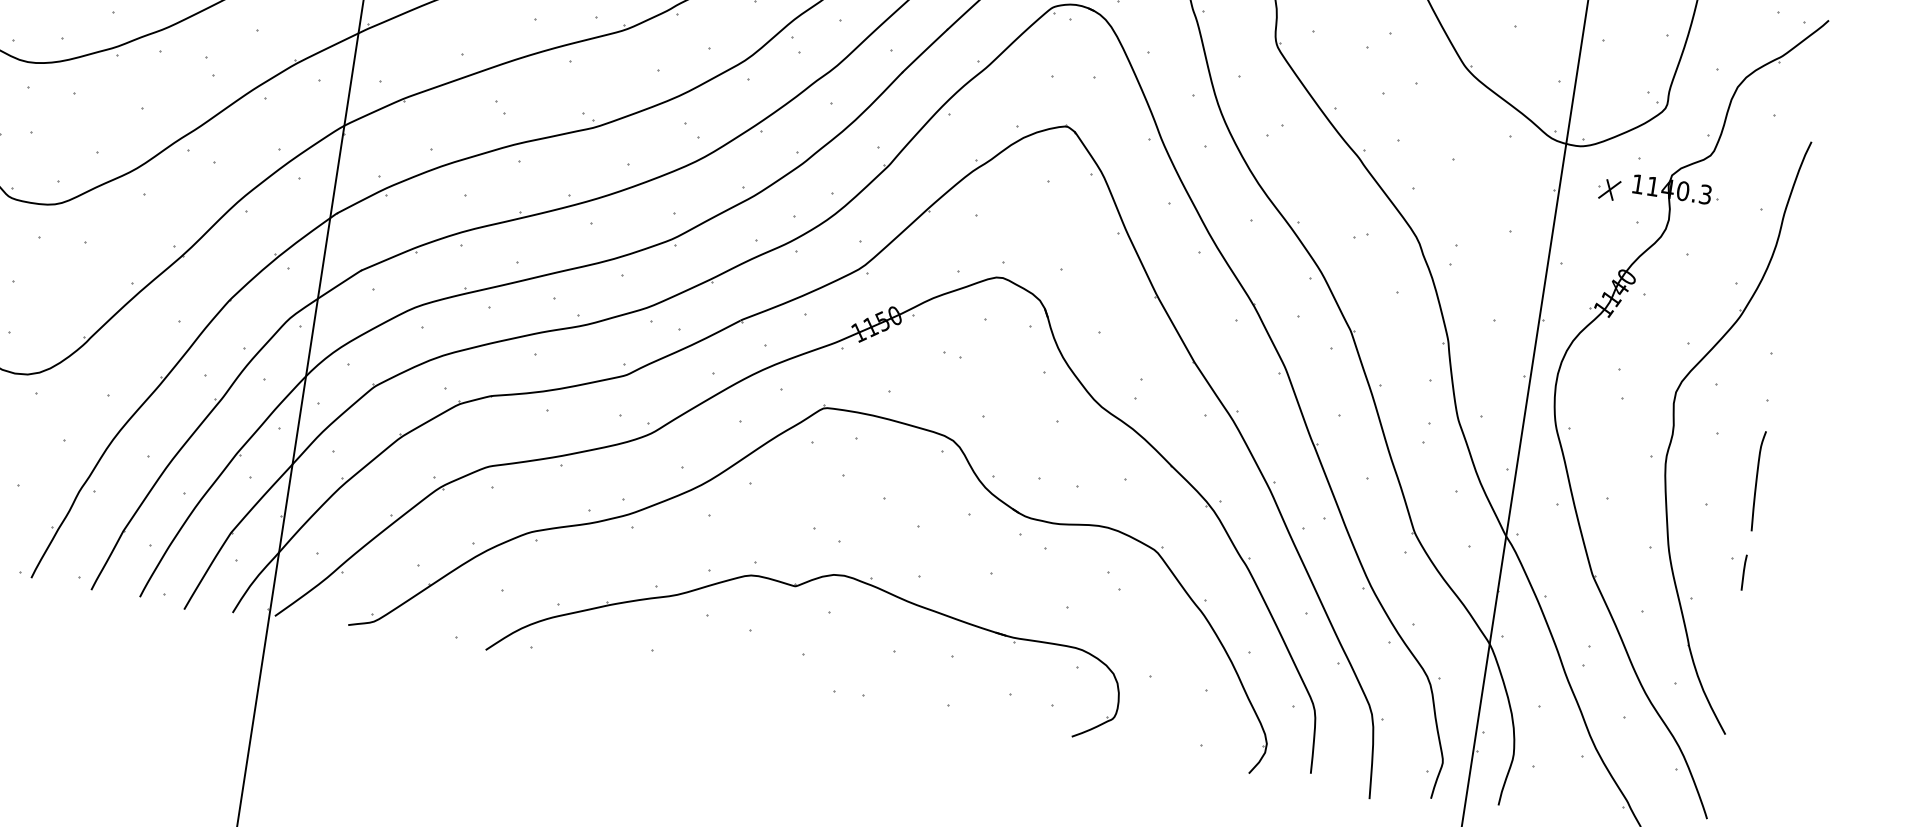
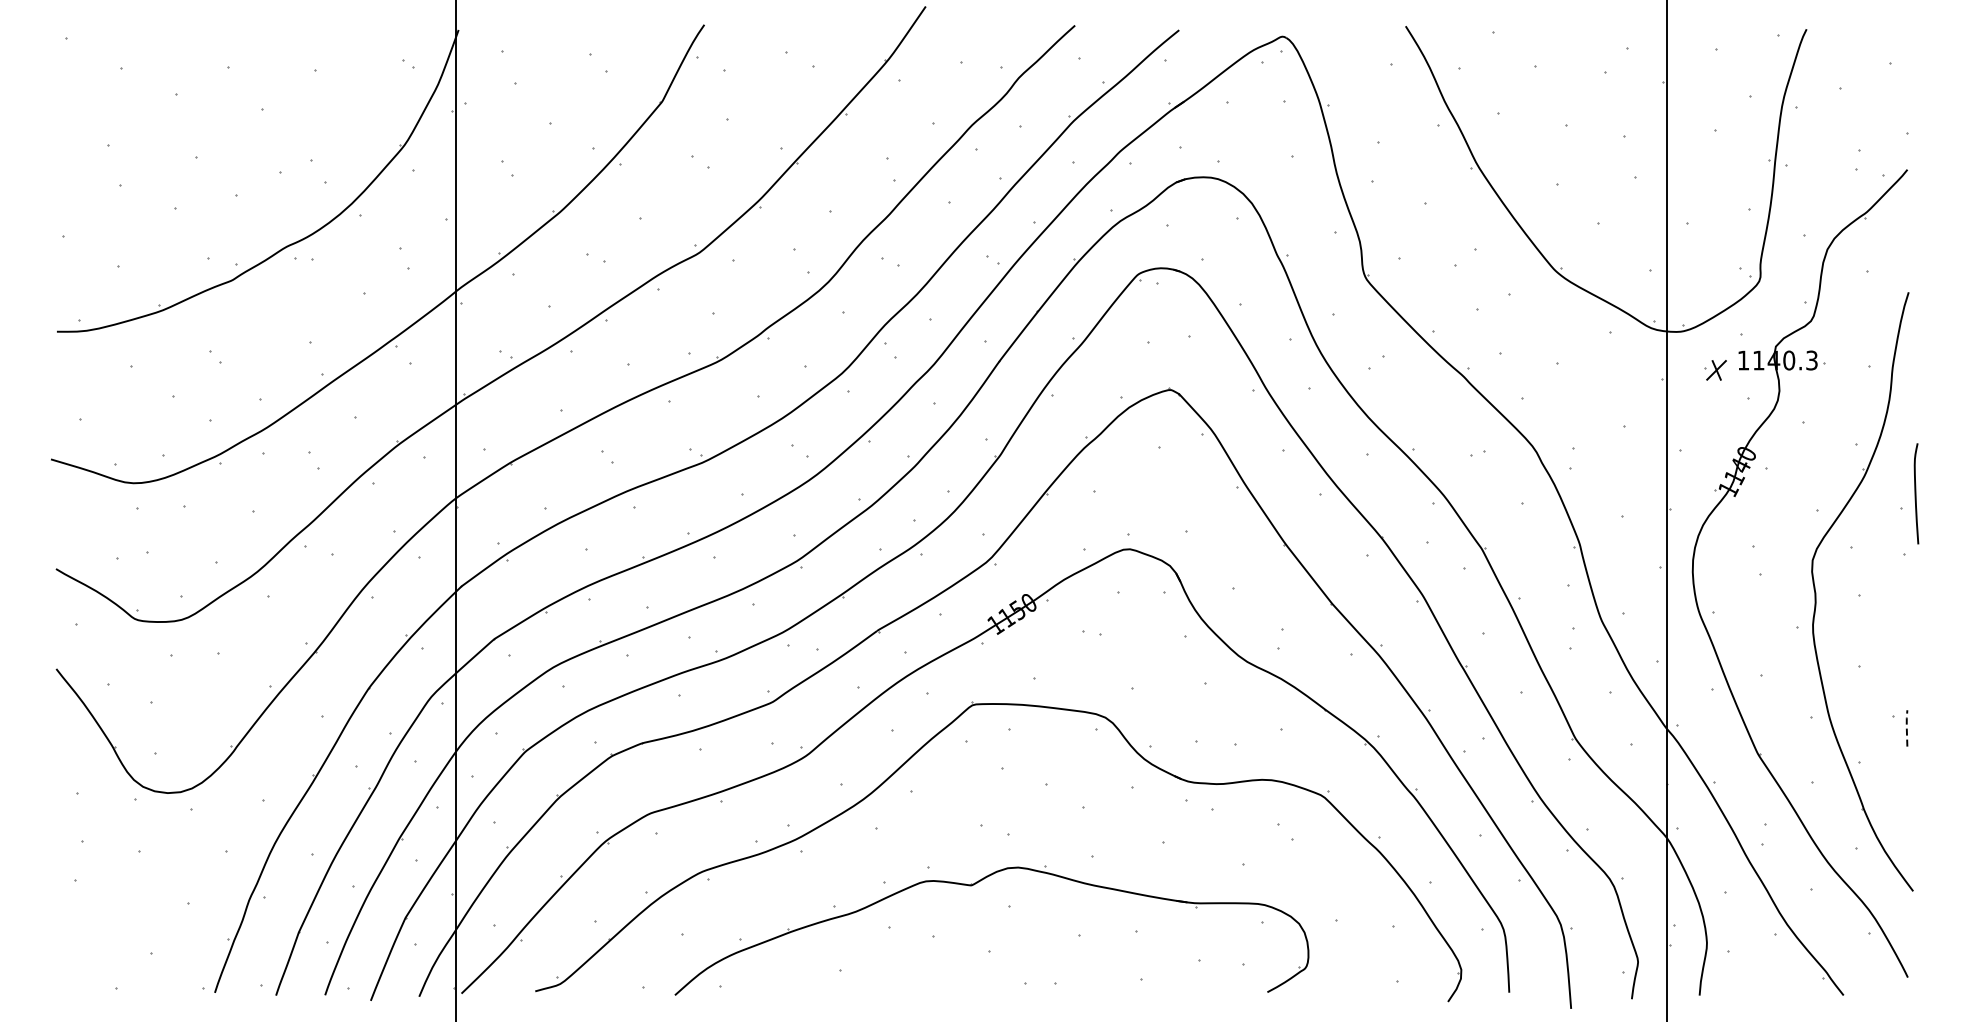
curve: (1757, 480) -> (1916, 493), moved
line: (1743, 571) -> (1906, 727), solid -> dashed

